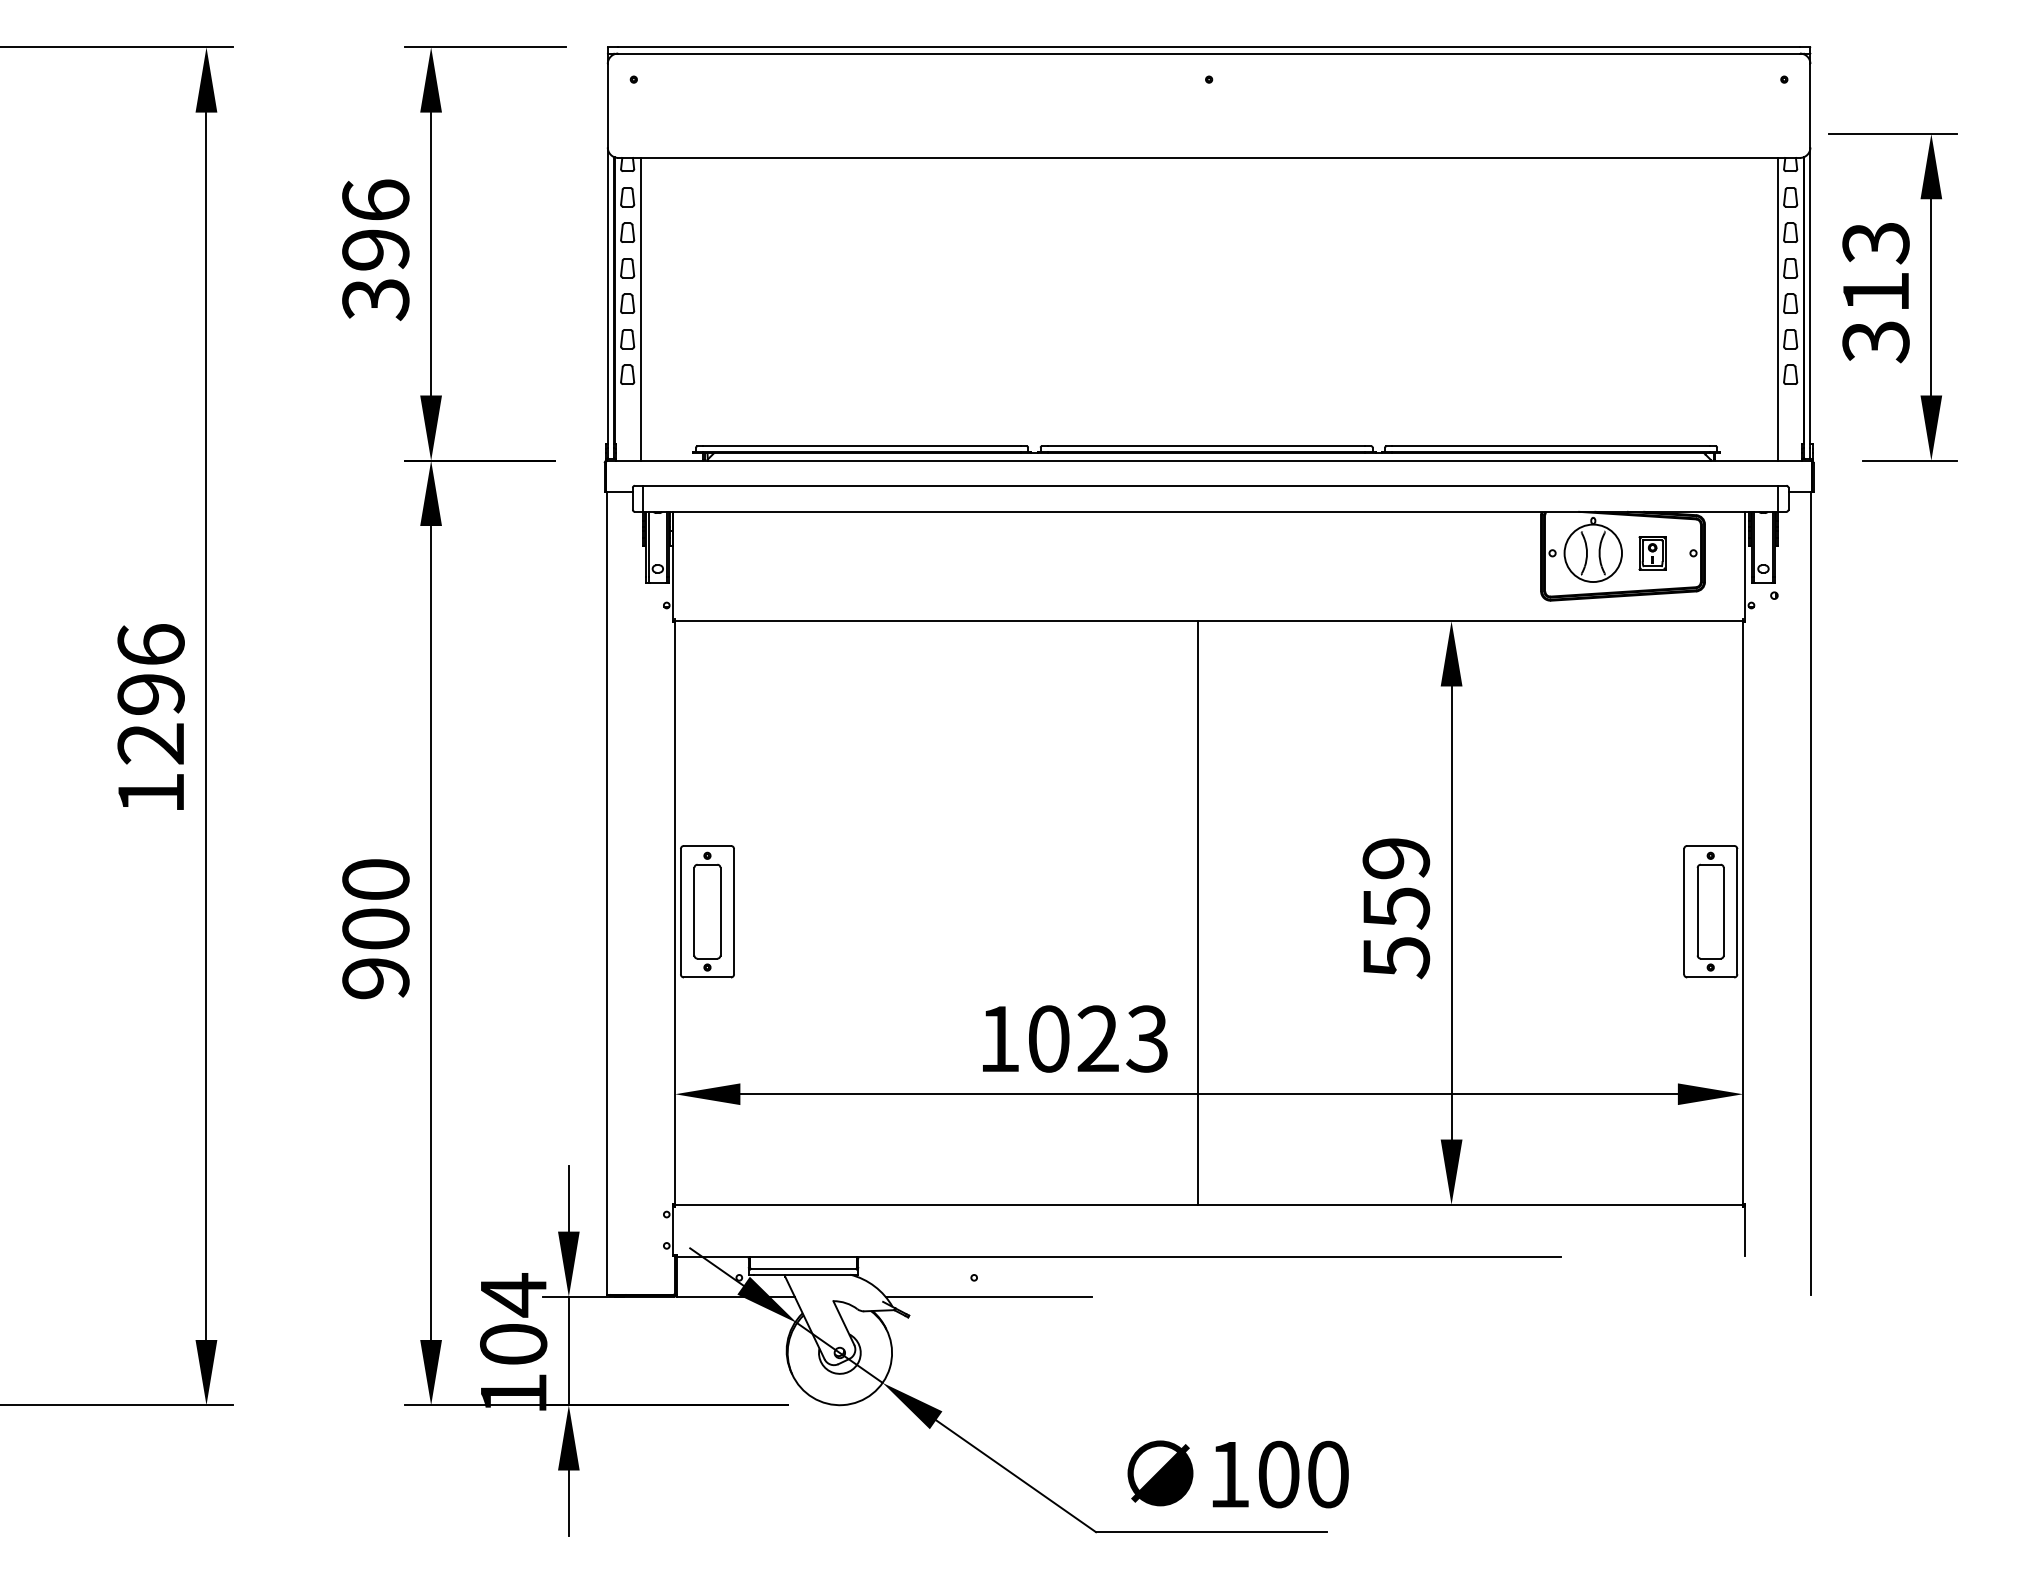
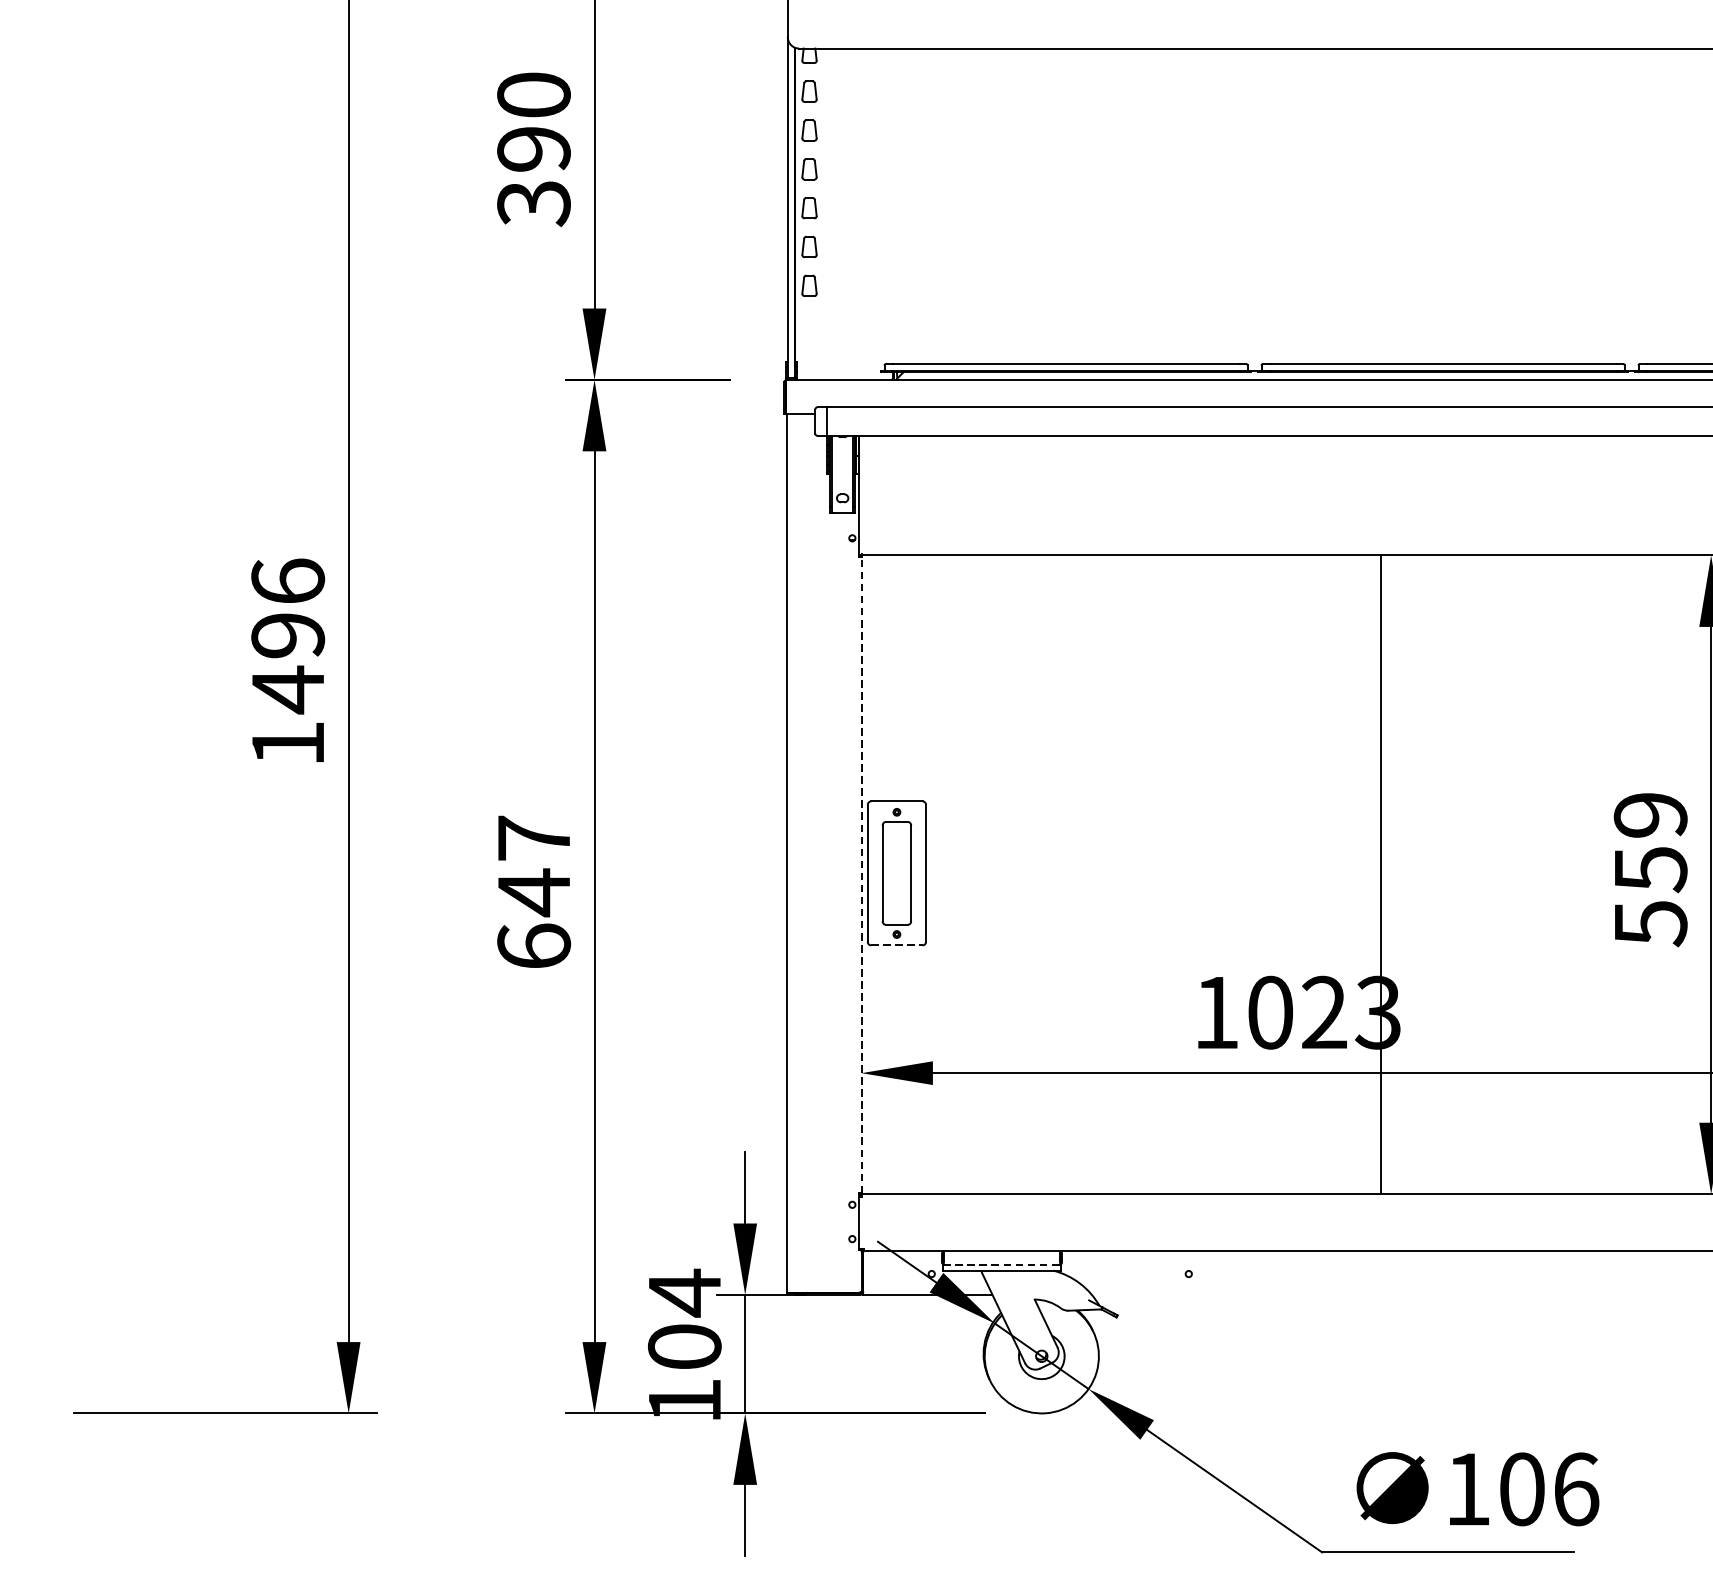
text: (375, 199) -> (533, 94), 396 -> 390
line: (640, 308) -> (823, 213), removed
text: (150, 743) -> (287, 689), 1296 -> 1496
line: (1197, 912) -> (1380, 874), moved
line: (675, 913) -> (861, 875), solid -> dashed
text: (375, 929) -> (533, 892), 900 -> 647
line: (707, 977) -> (896, 945), solid -> dashed
line: (803, 1269) -> (1001, 1264), solid -> dashed
line: (988, 1296) -> (1204, 1294), removed
text: (1328, 1474) -> (1576, 1489), 100 -> 106

